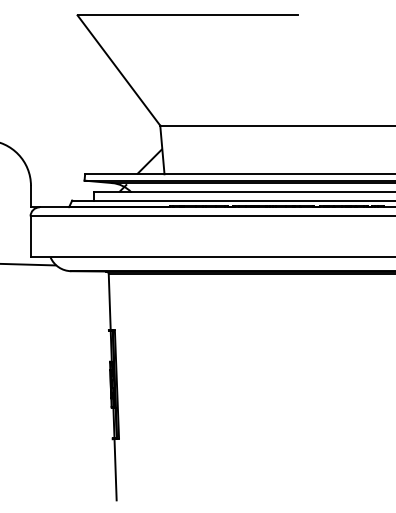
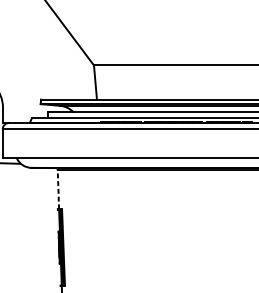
hatch: (140, 170) -> (80, 96), removed
line: (109, 301) -> (58, 189), solid -> dashed

